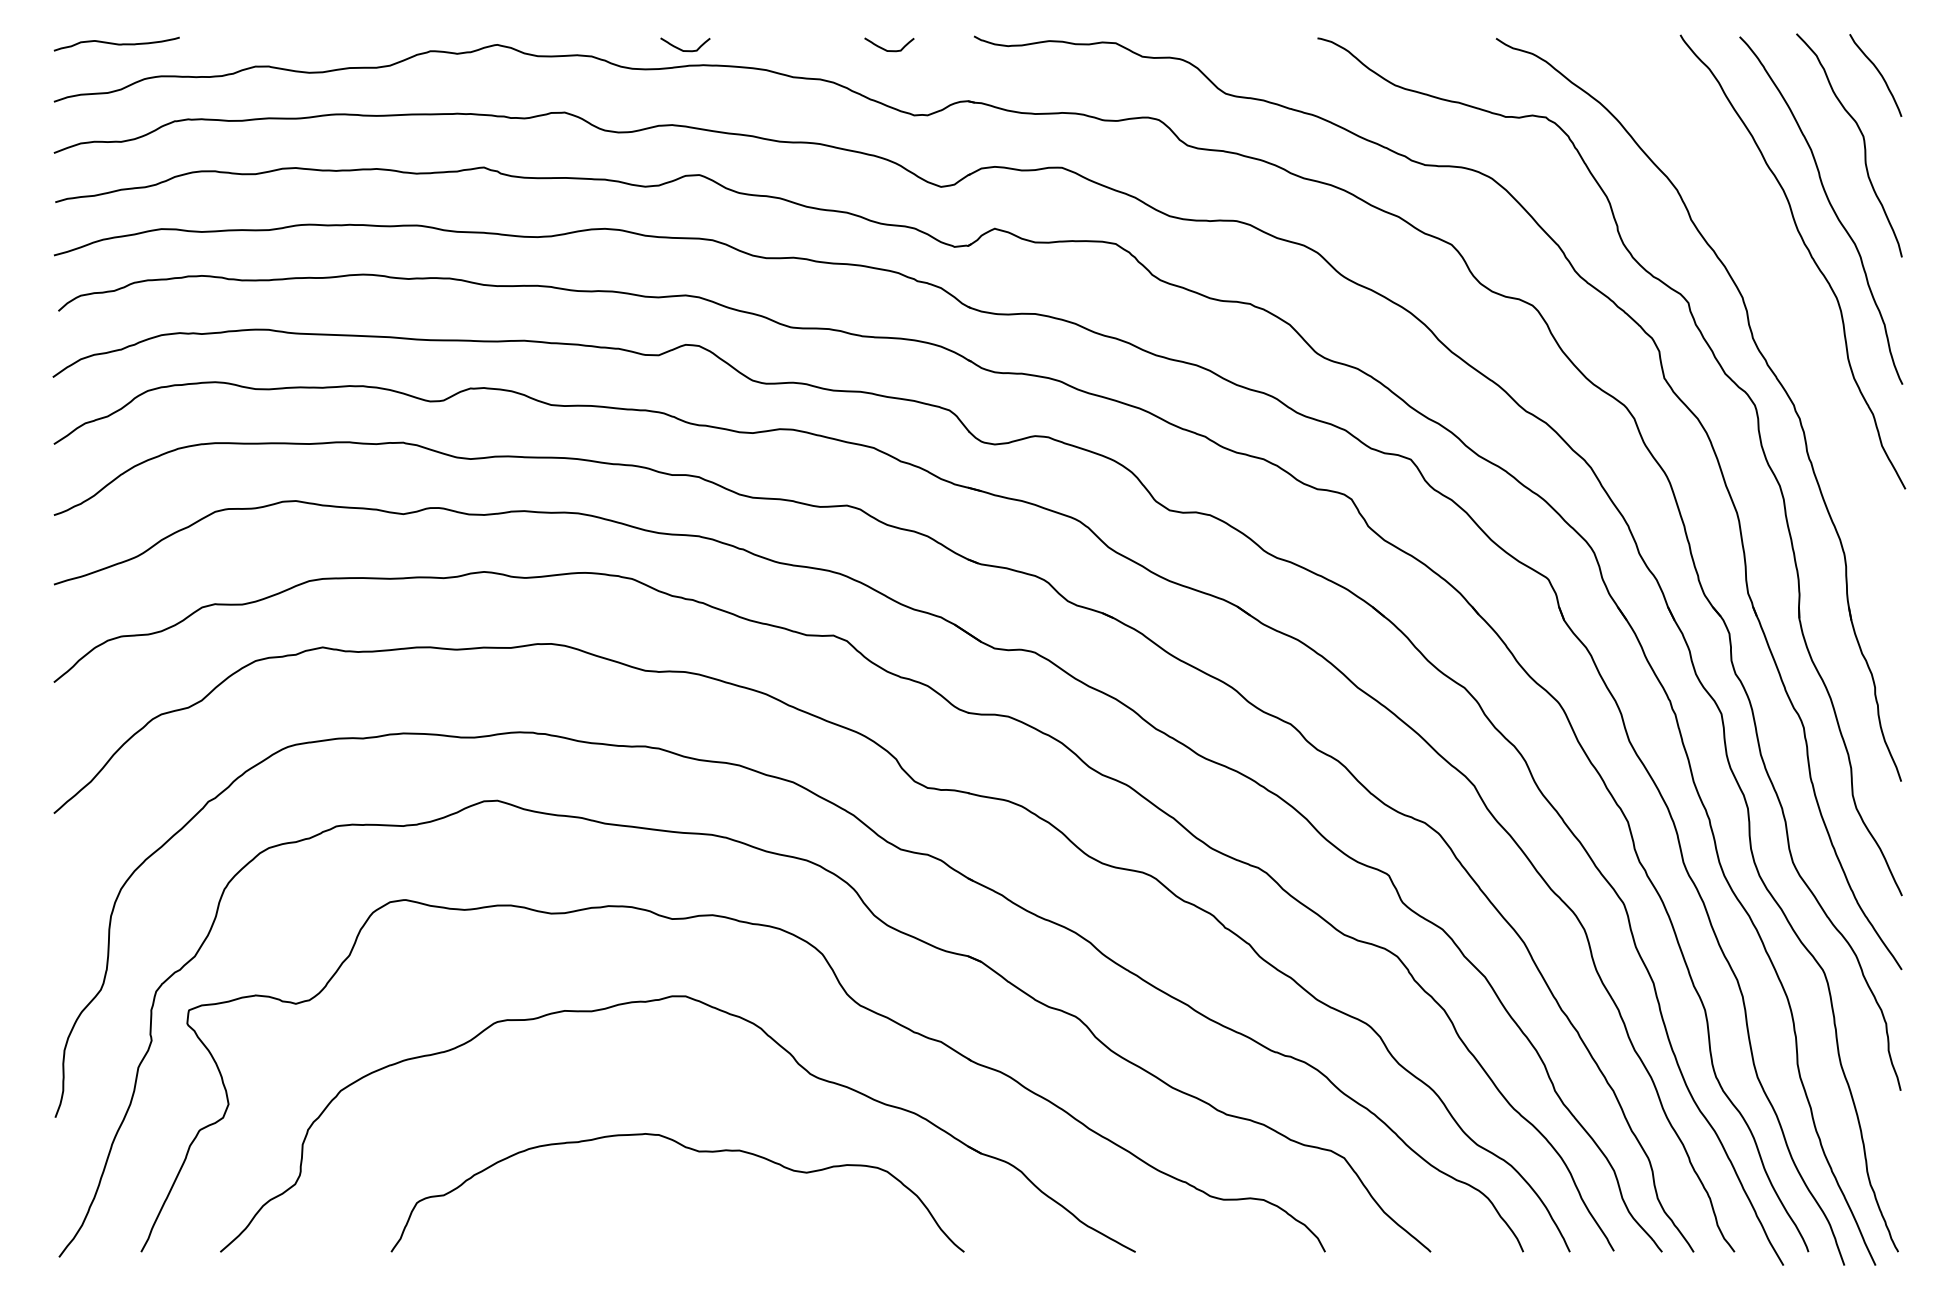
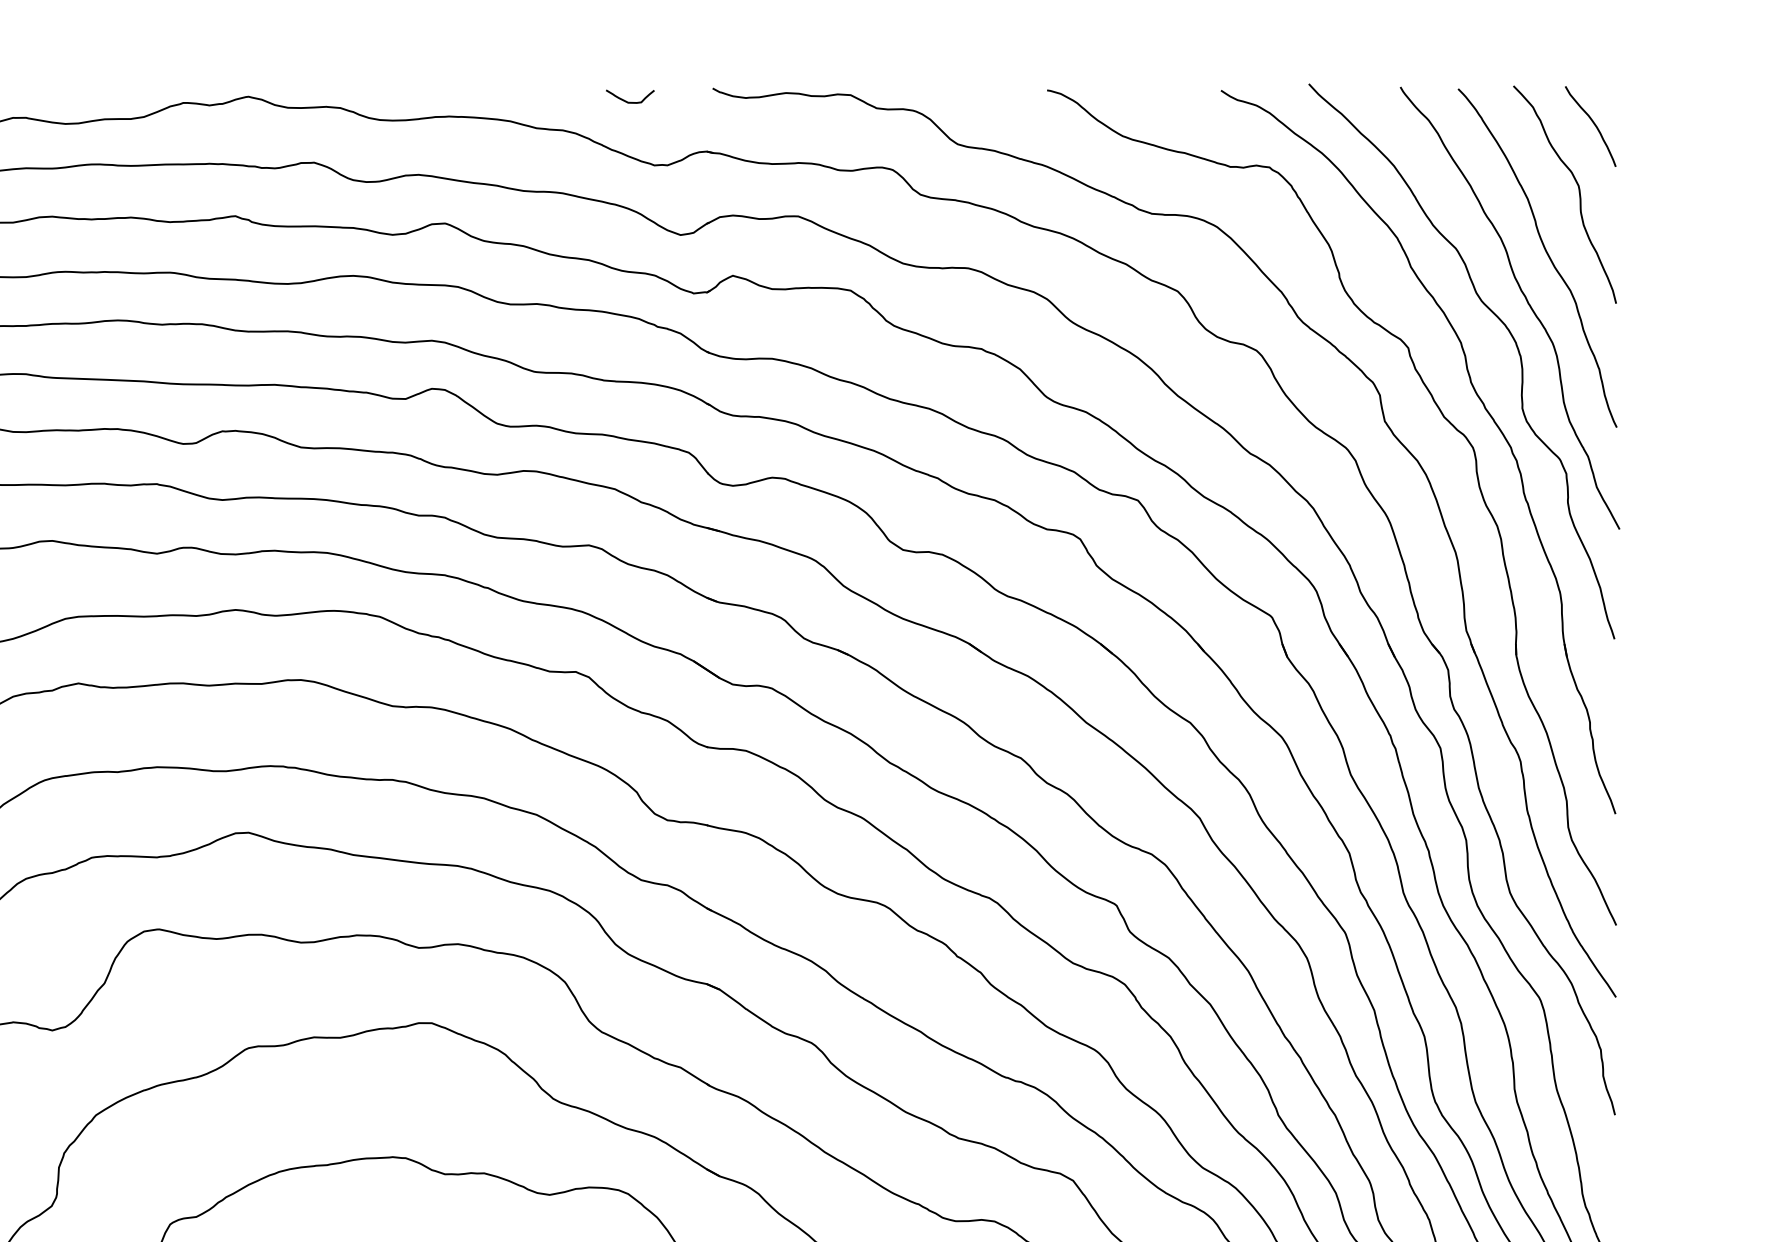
curve: (682, 49) -> (428, 101), removed
curve: (1788, 282) -> (1505, 328), added

